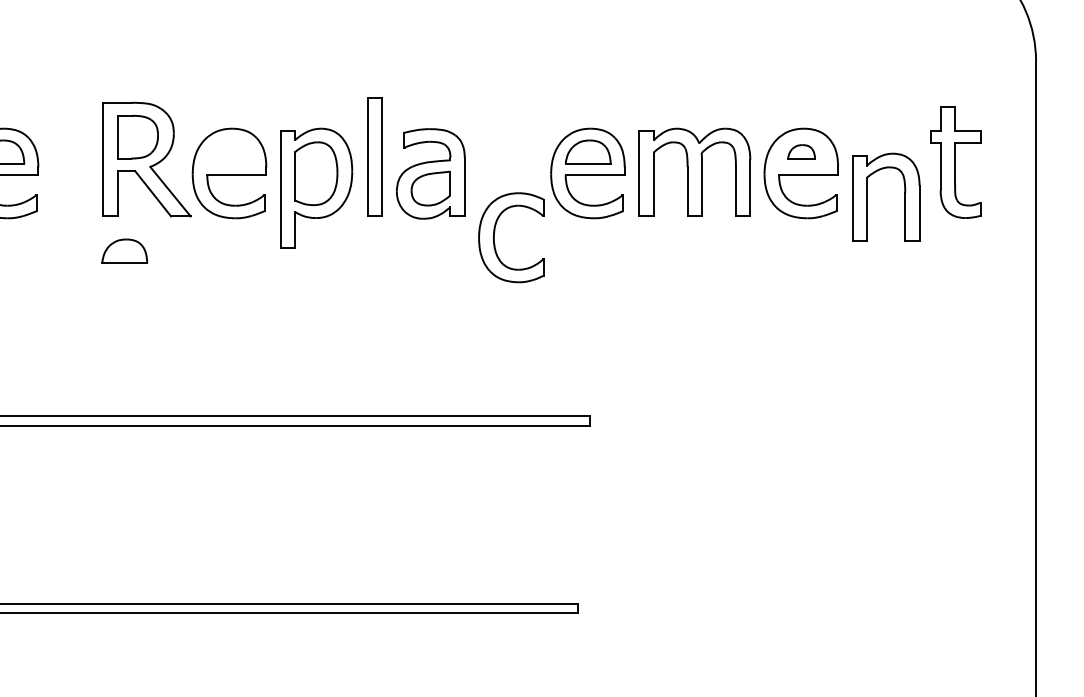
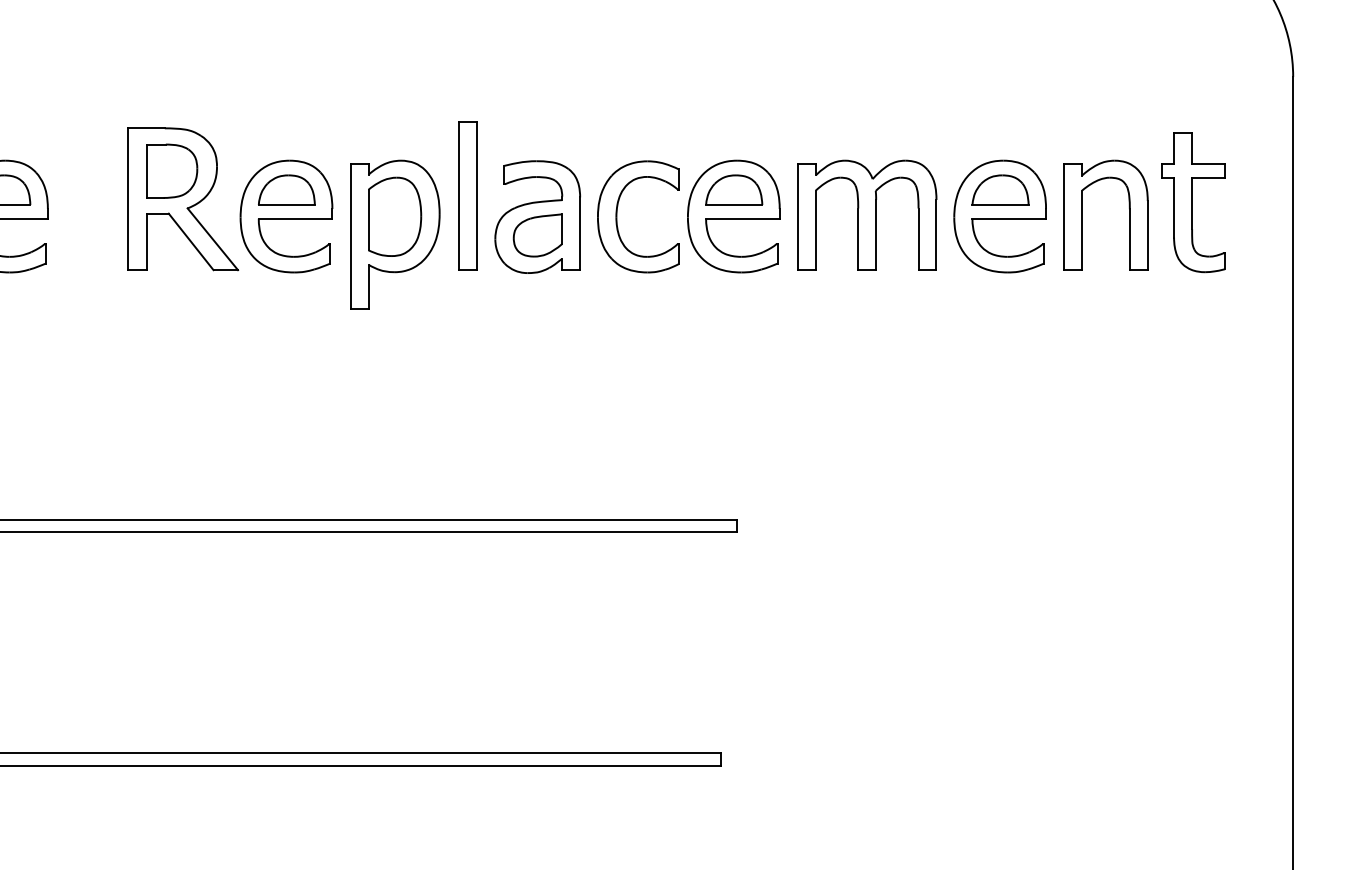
part: (801, 151) -> (1000, 189), size x1.67
part: (904, 196) -> (1128, 214), moved
part: (494, 237) -> (617, 216), moved
part: (124, 250) -> (286, 189), moved

